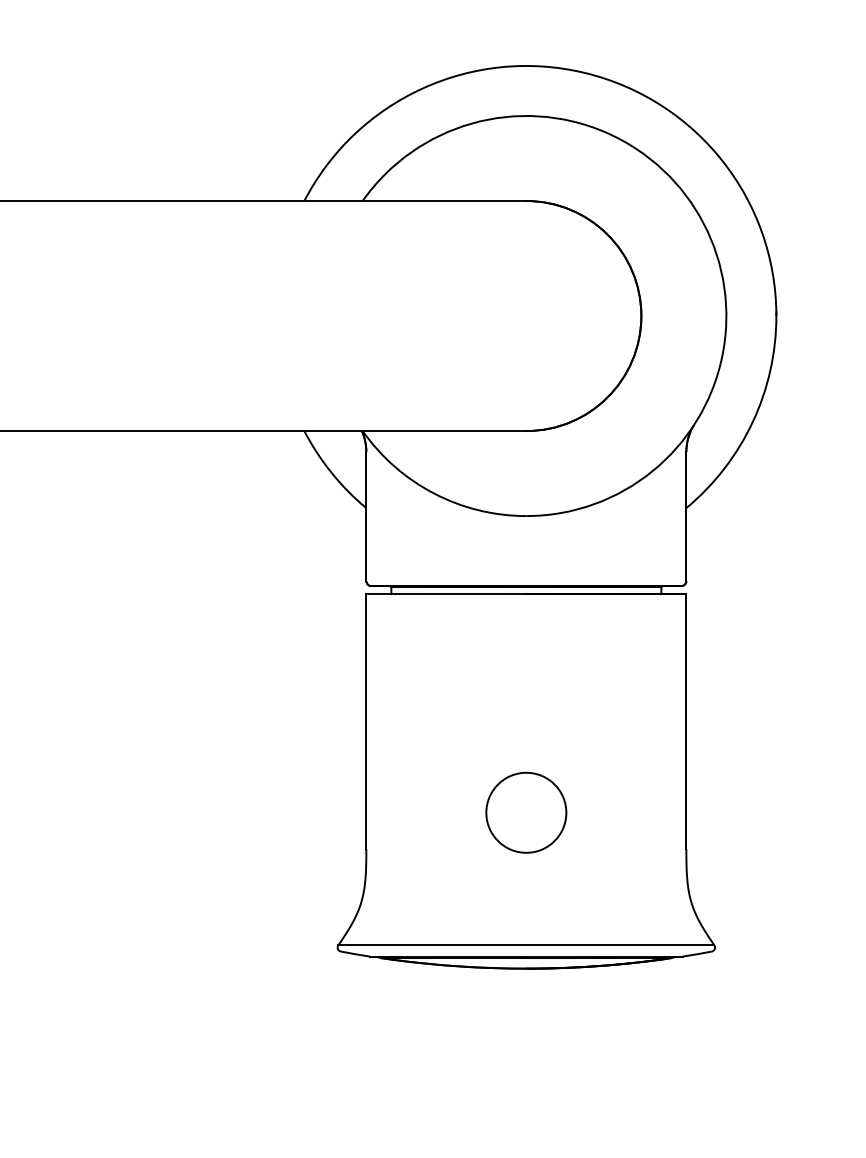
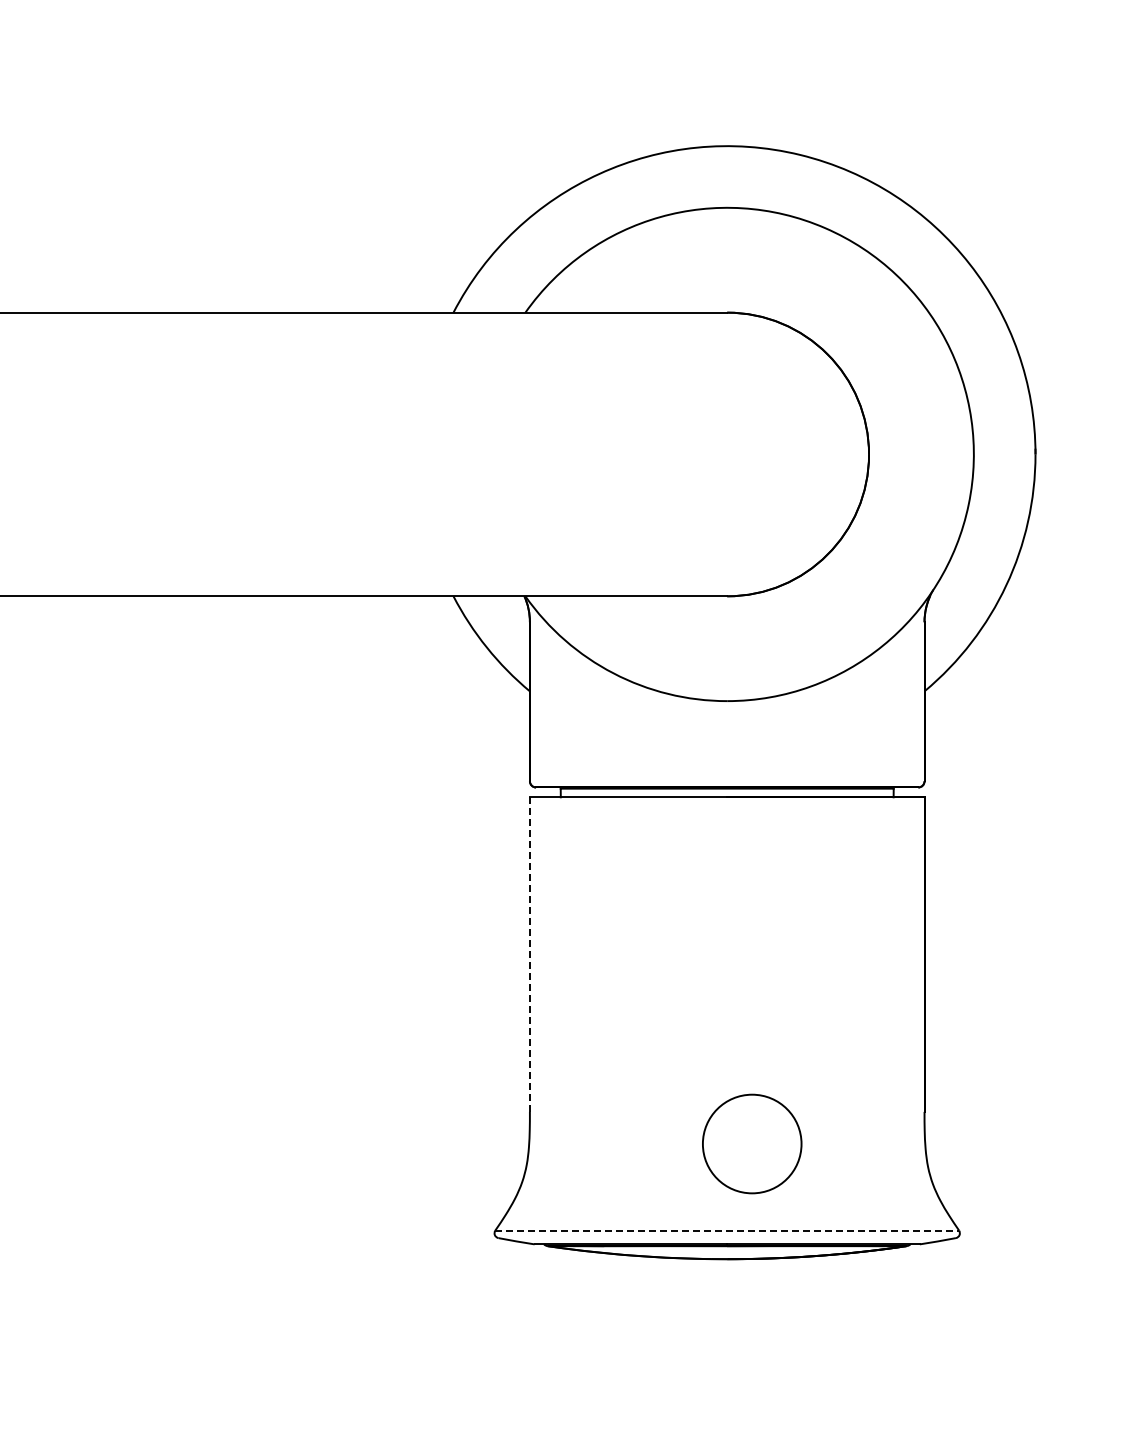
line: (366, 722) -> (529, 955), solid -> dashed
circle: (526, 812) -> (752, 1143), moved
line: (526, 945) -> (727, 1230), solid -> dashed

